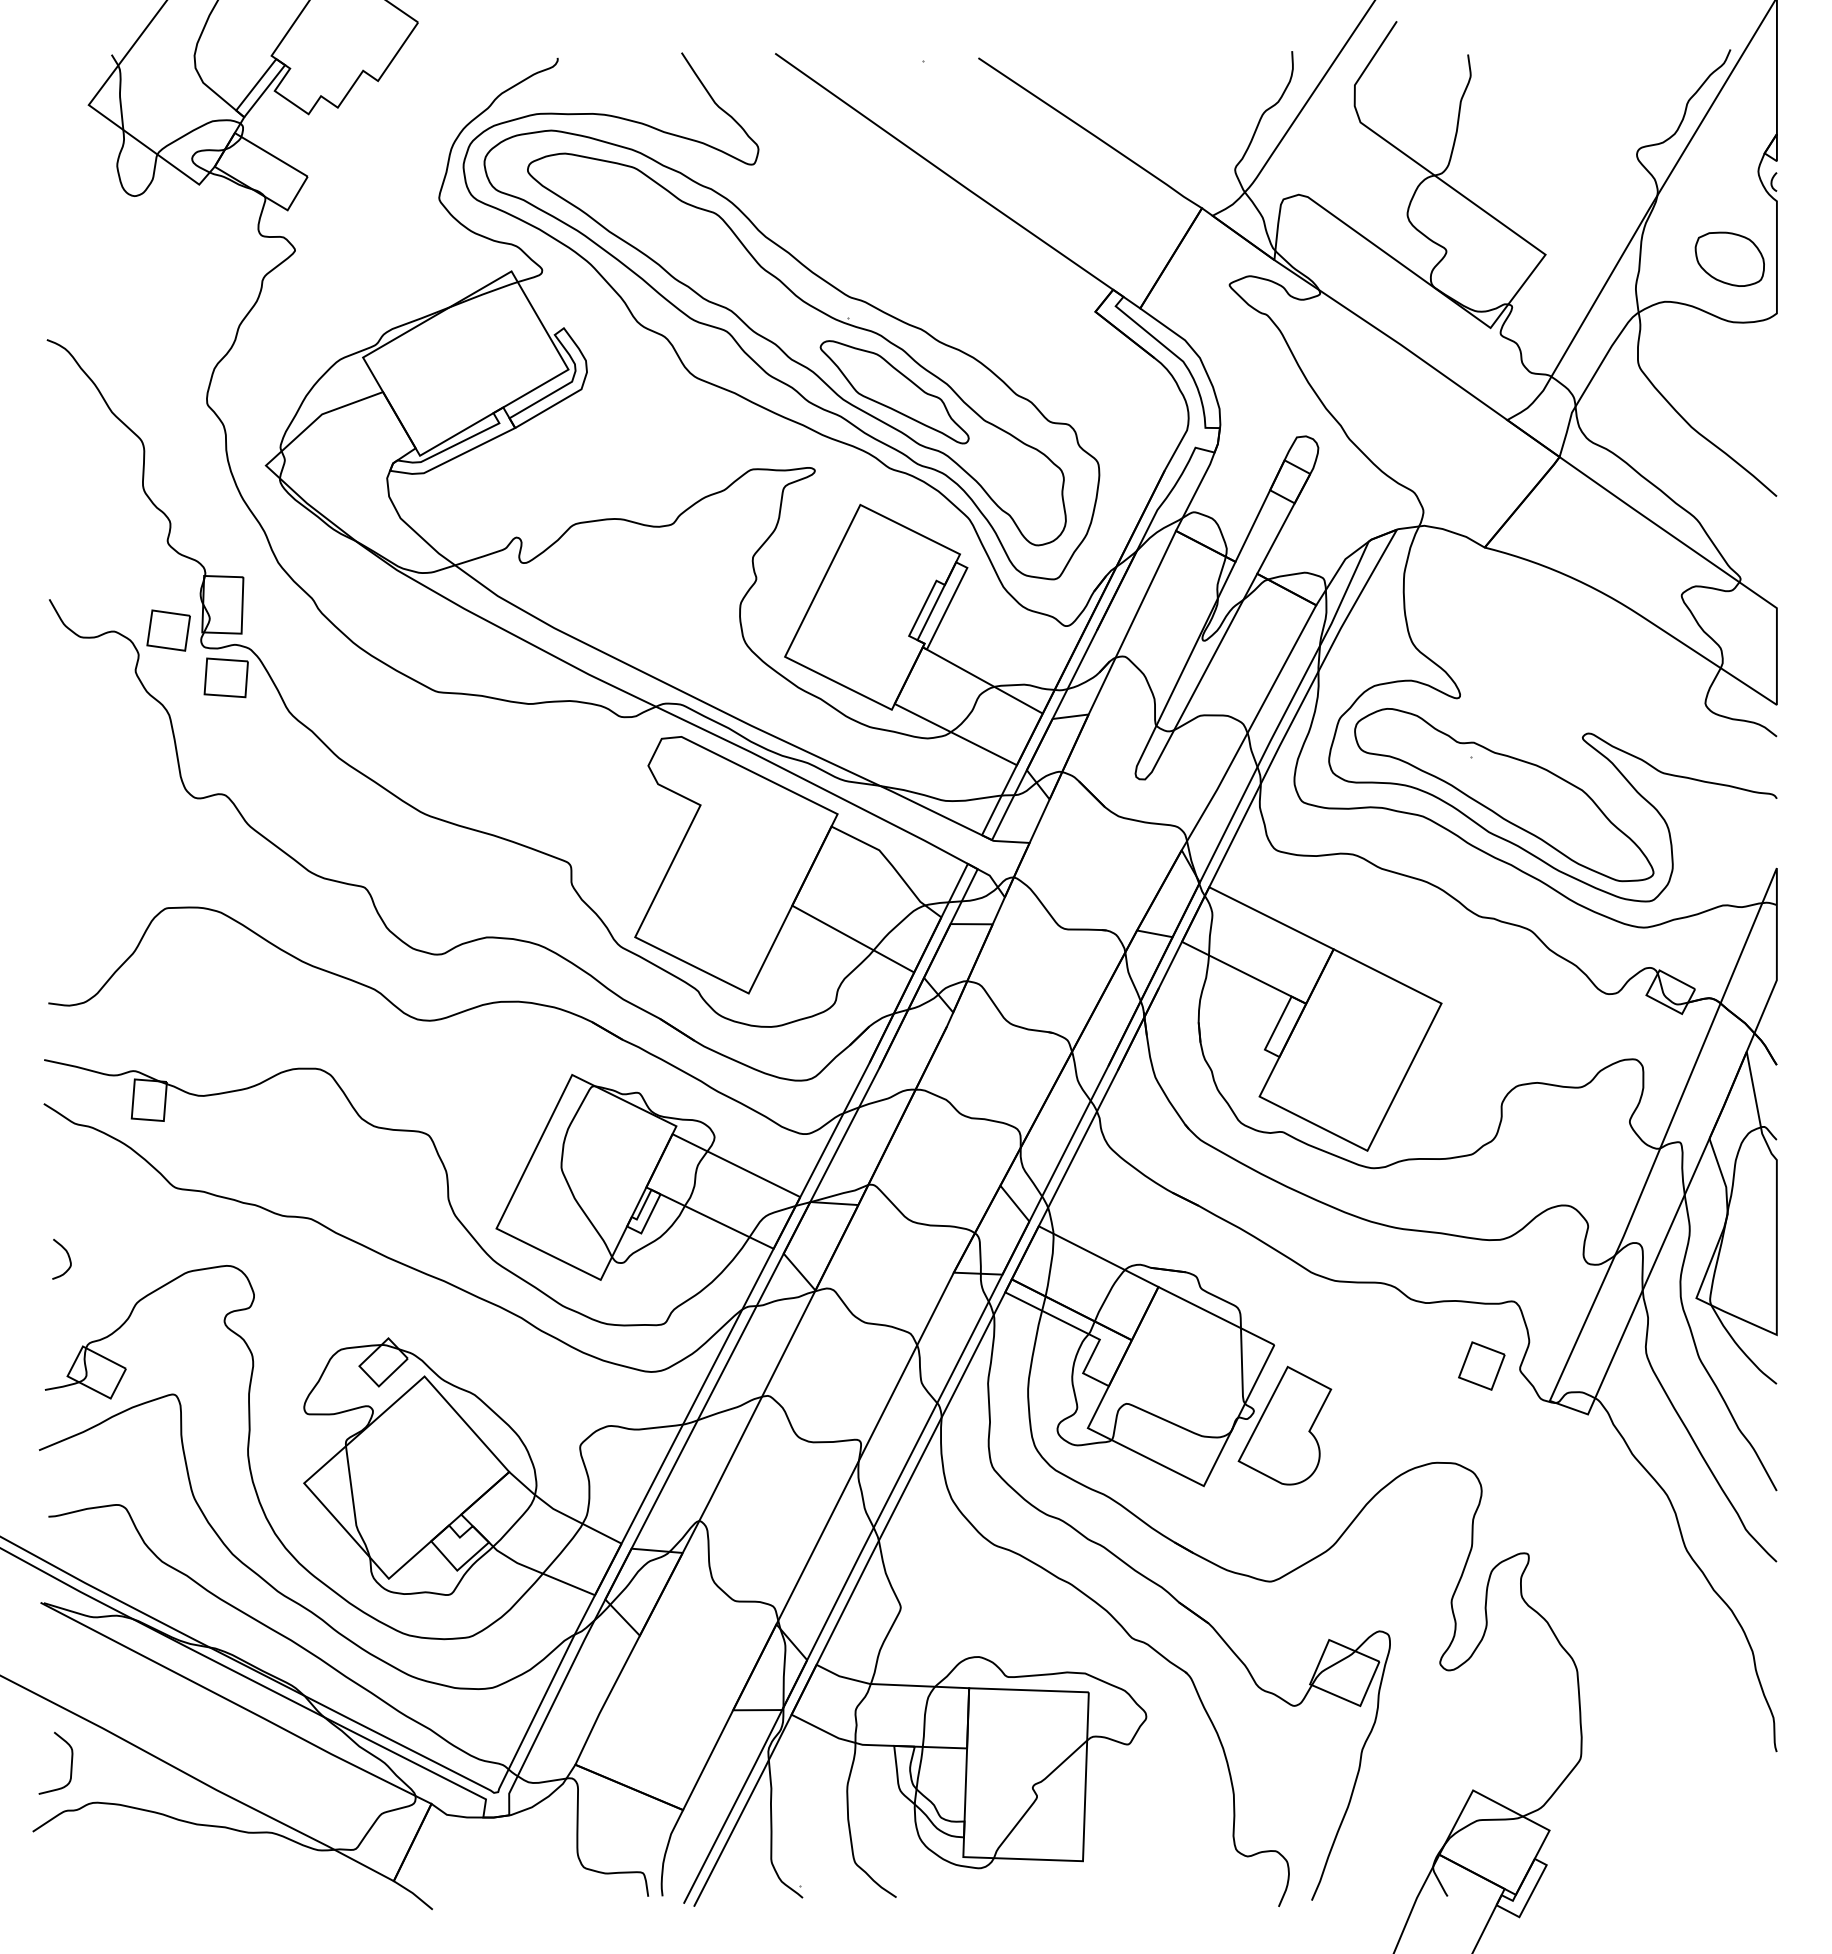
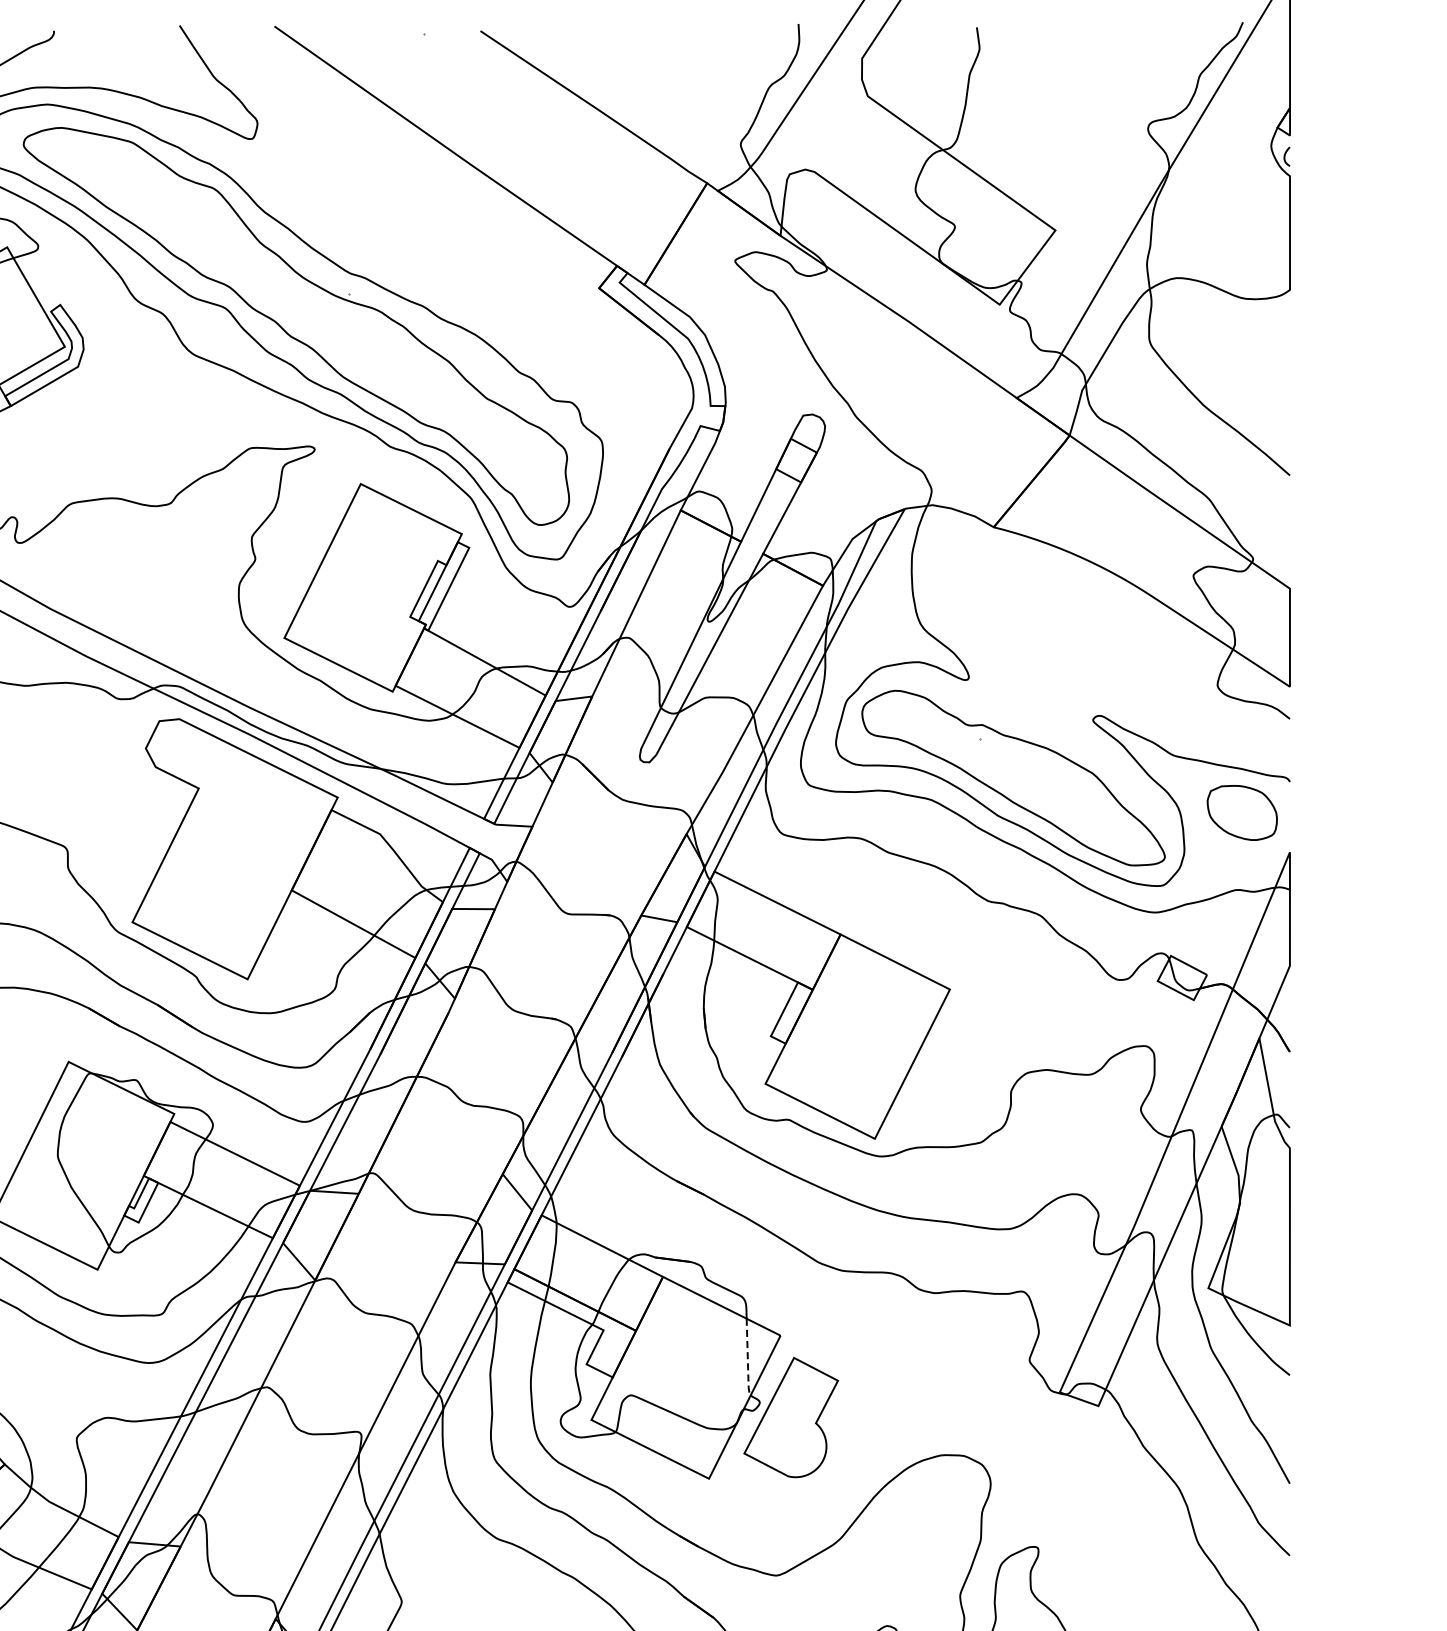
part: (1729, 258) -> (1241, 812), moved
part: (894, 392) -> (395, 370), removed
part: (1481, 1365) -> (990, 1356), removed
line: (1242, 1367) -> (748, 1358), solid -> dashed

